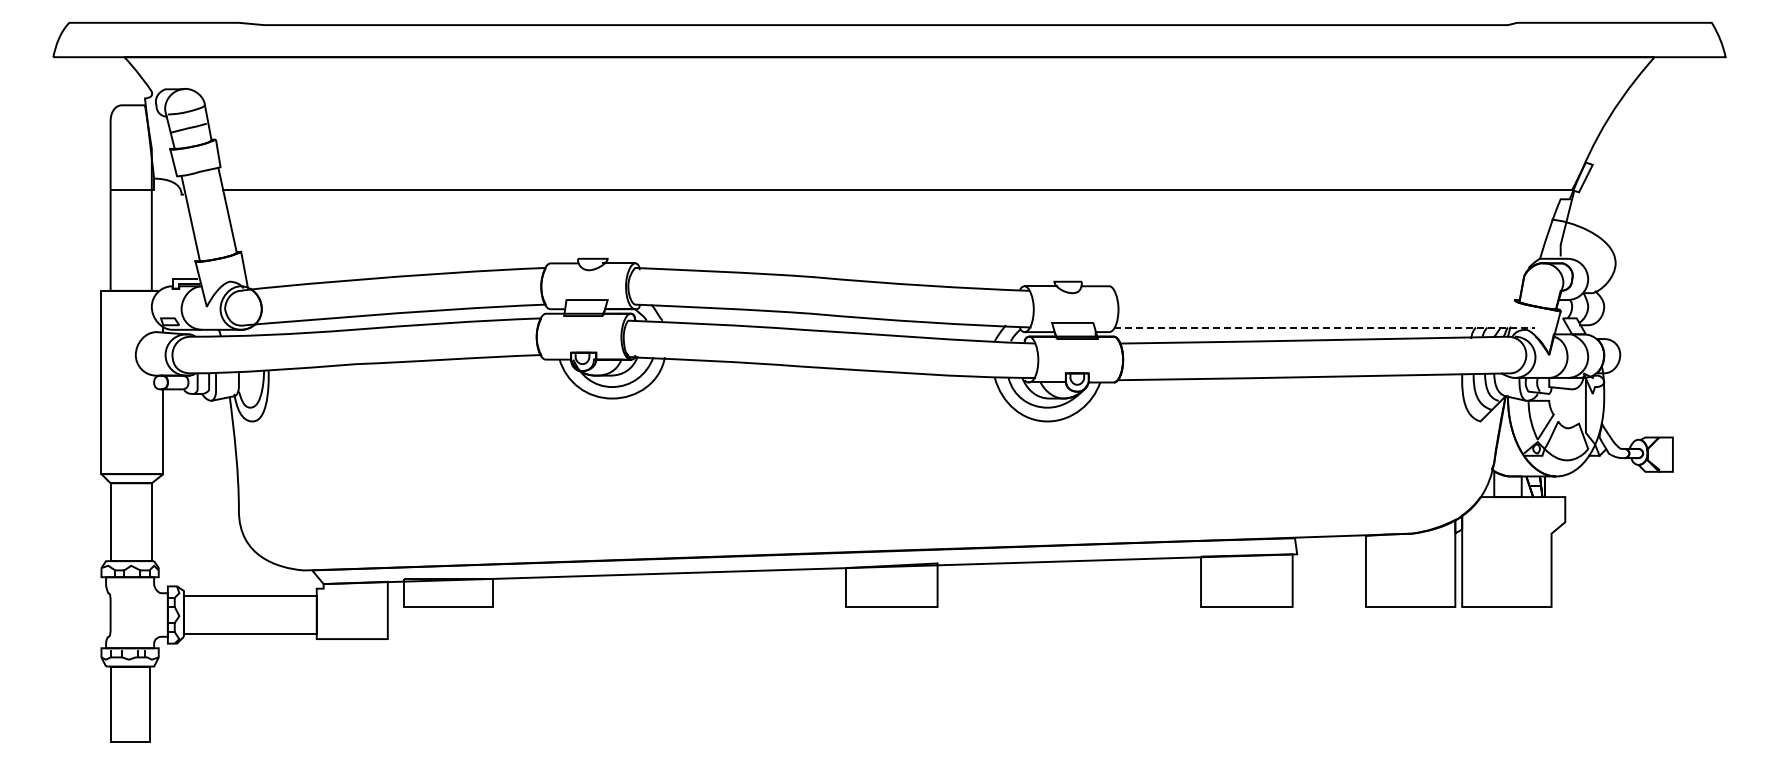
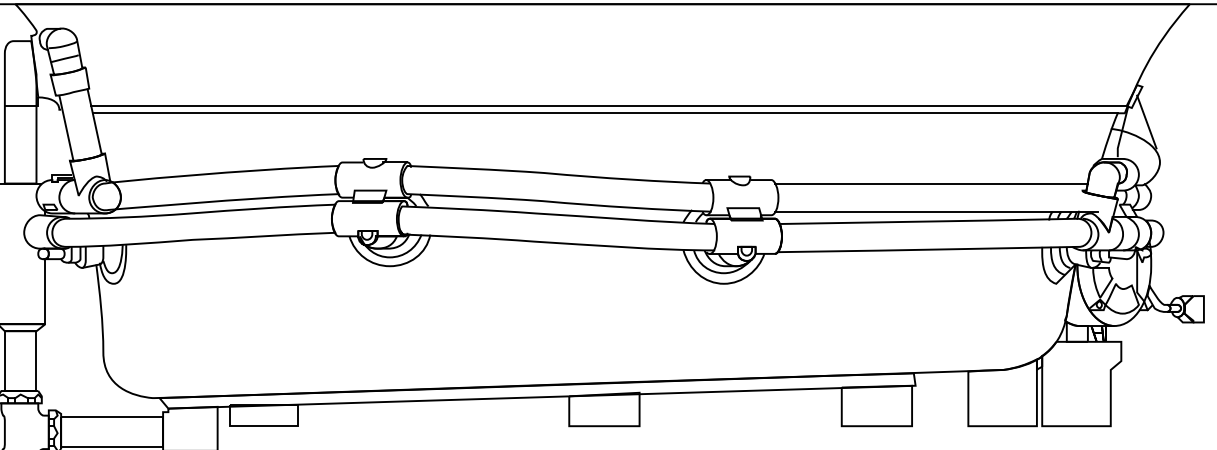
line: (892, 199) -> (604, 113), added
line: (1598, 210) -> (1146, 121), added
line: (1317, 290) -> (931, 183), added
line: (1324, 327) -> (936, 211), dashed -> solid

